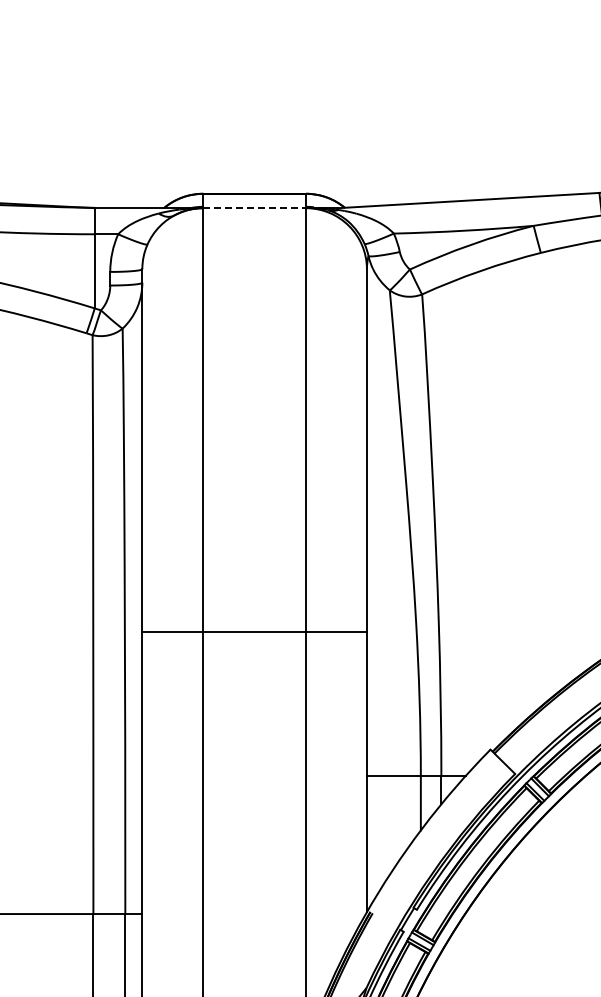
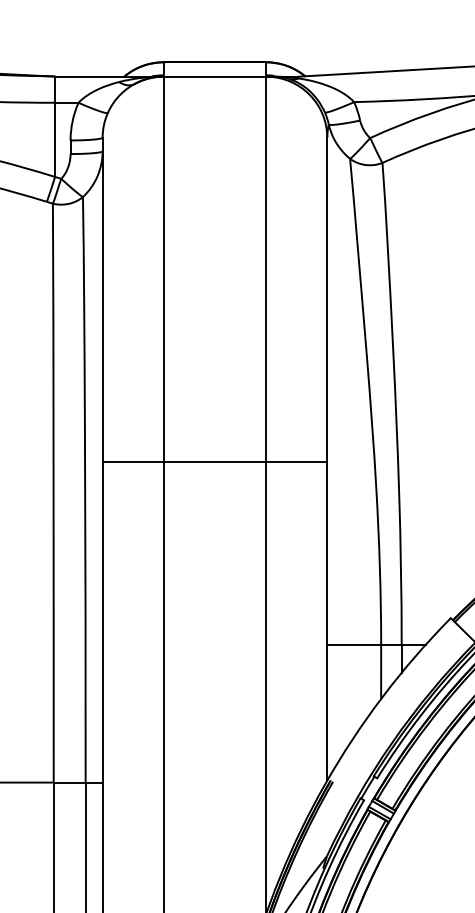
line: (259, 208) -> (219, 77), dashed -> solid
line: (254, 632) -> (214, 462), moved

